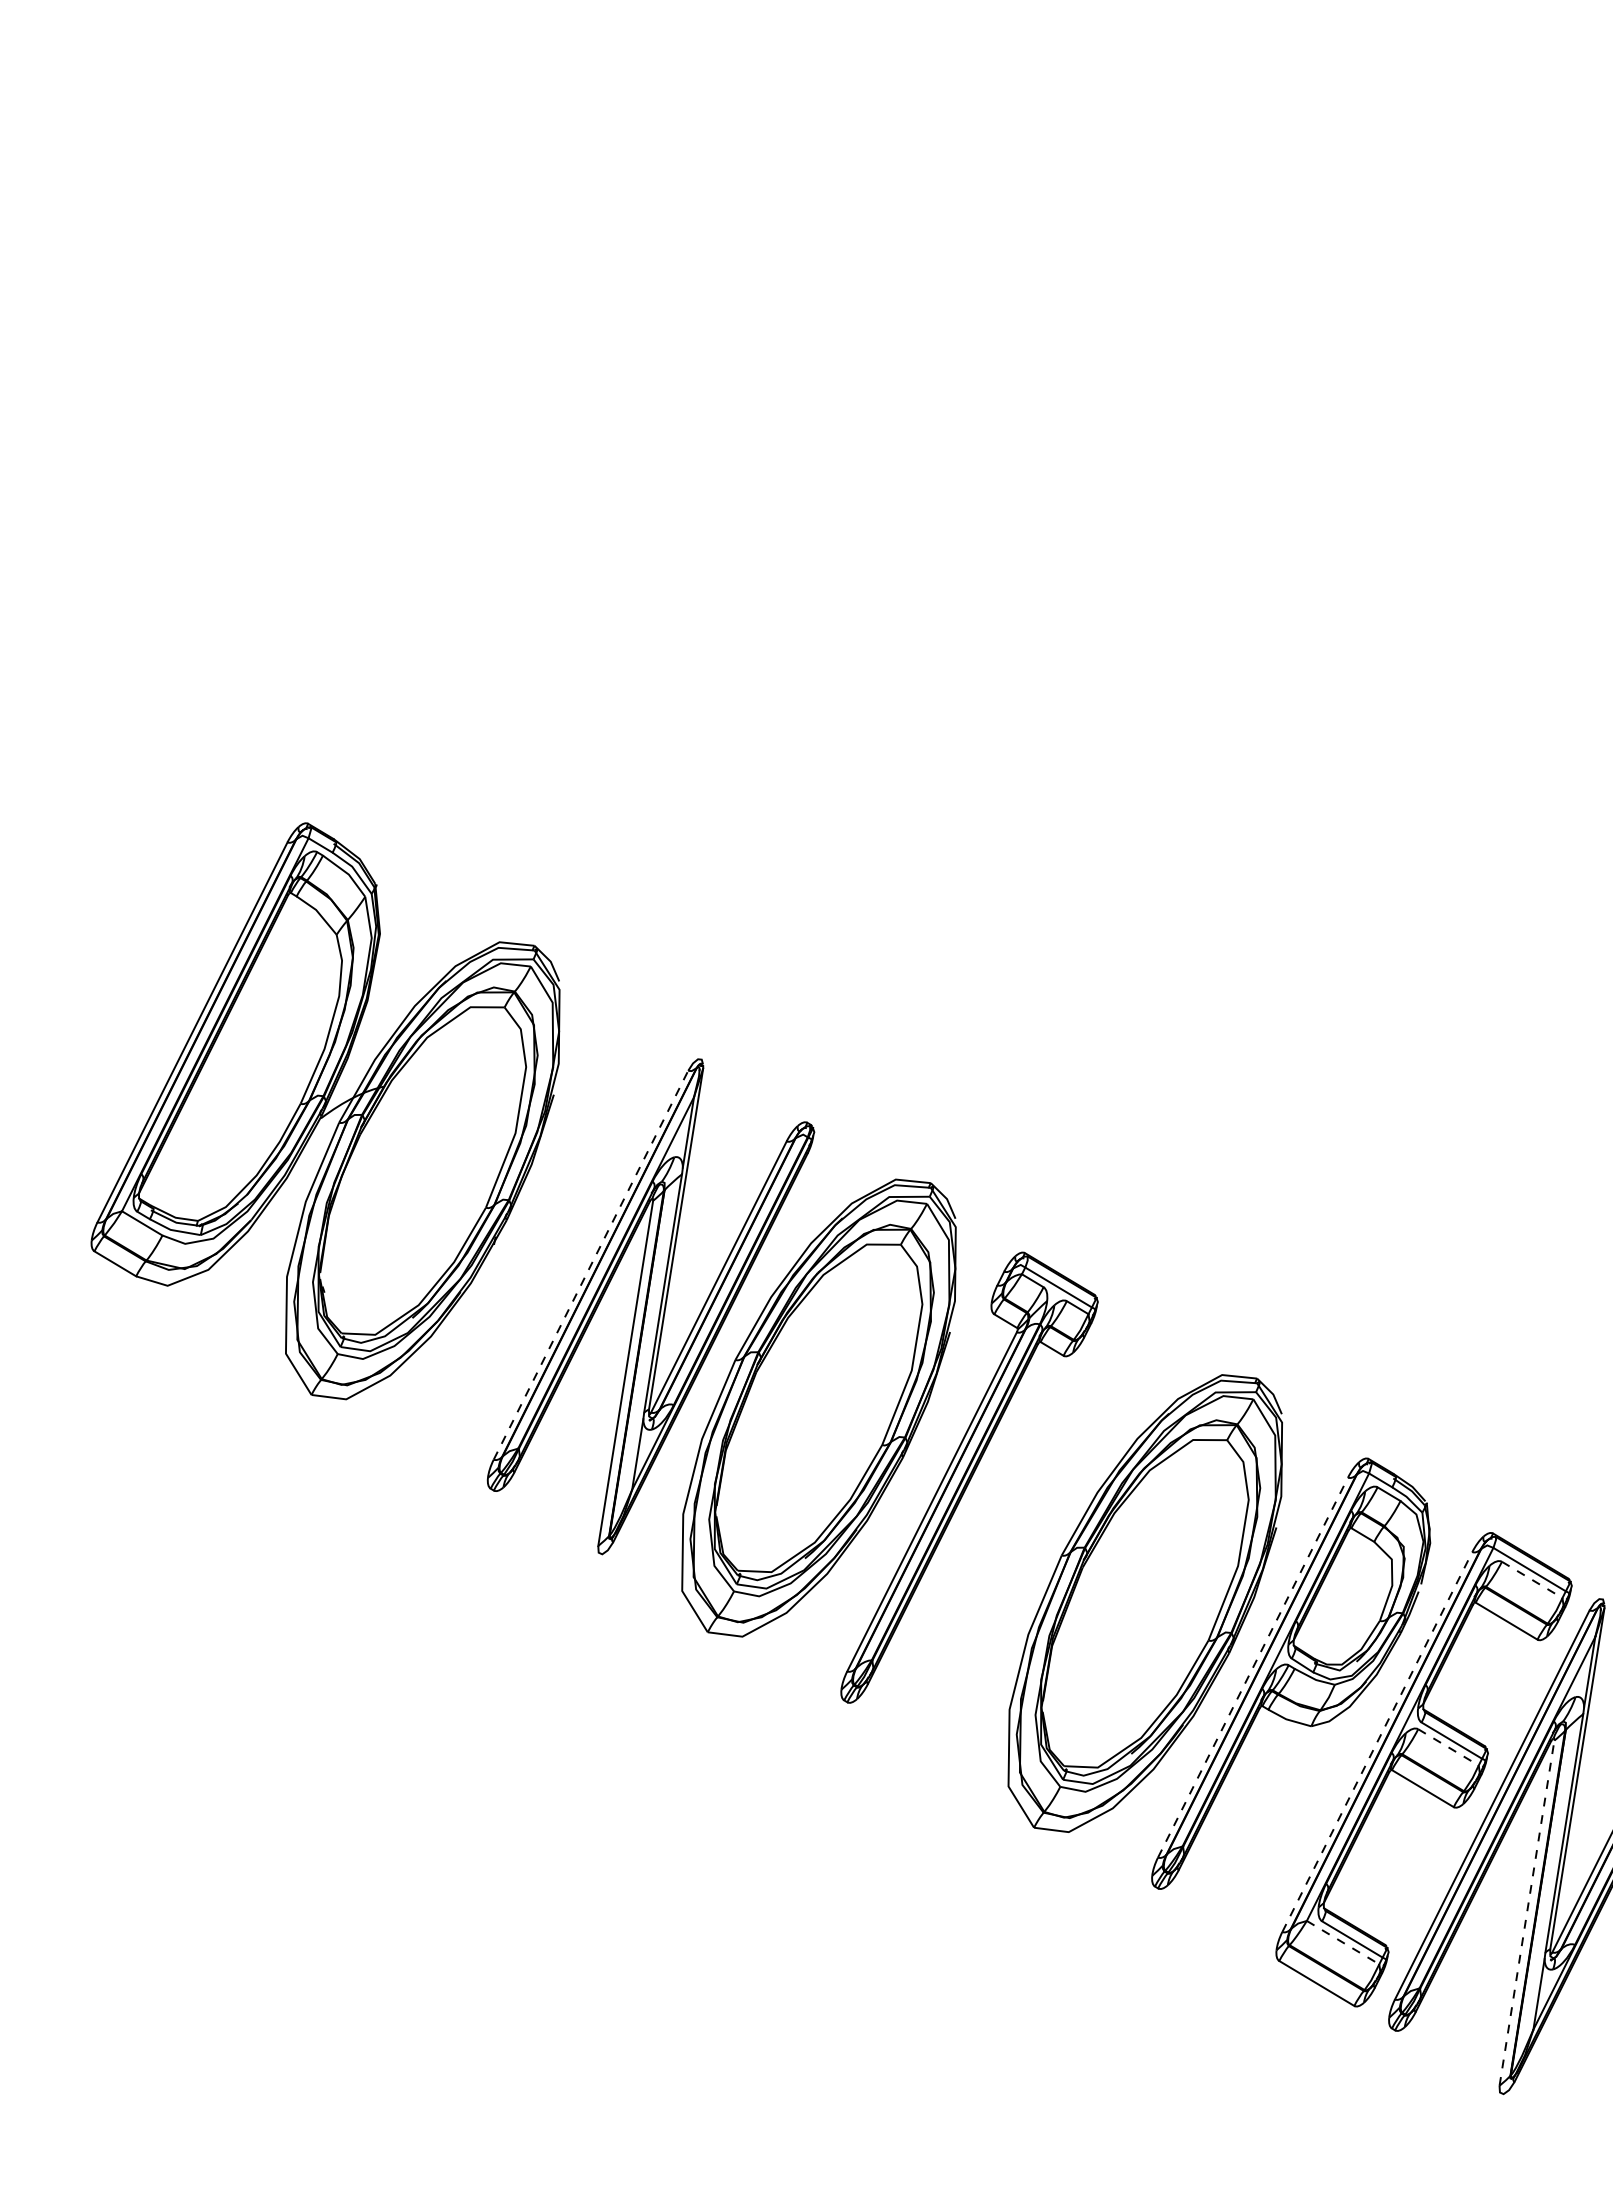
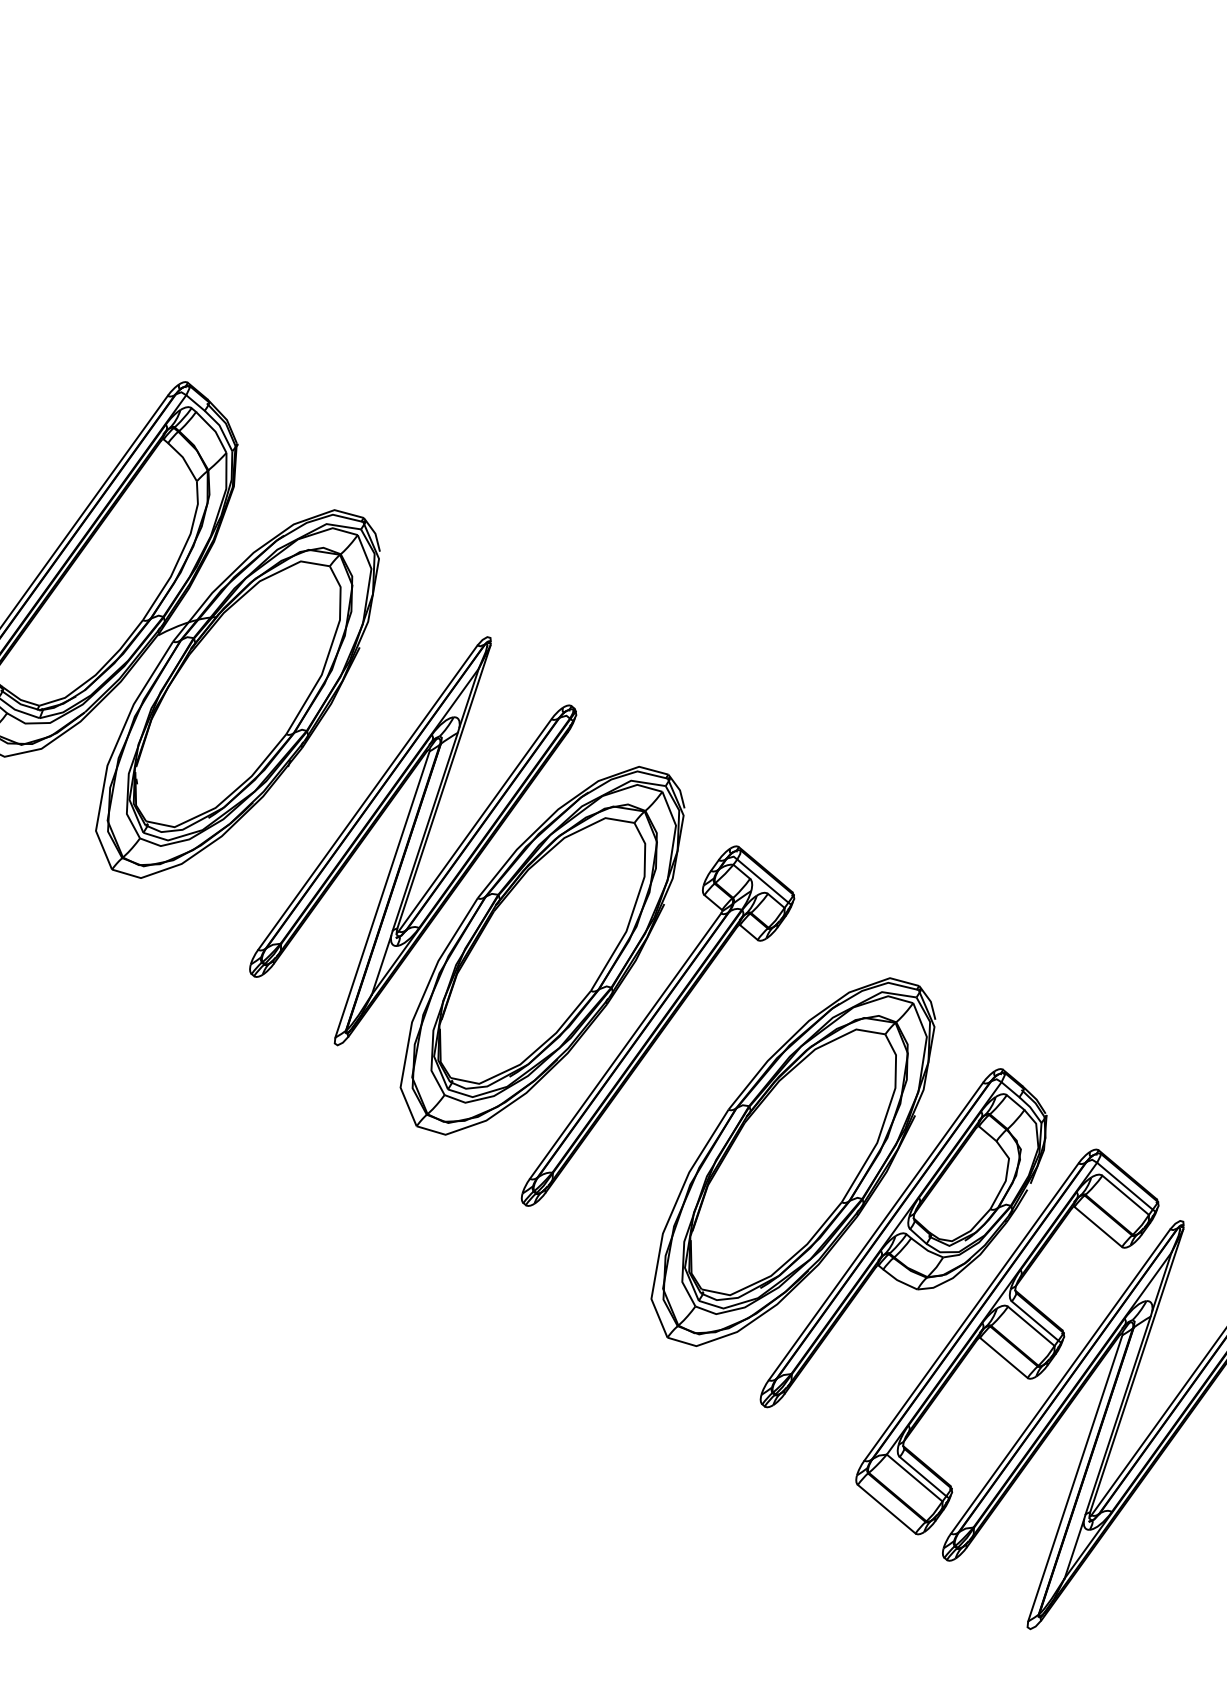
line: (591, 1264) -> (368, 797), dashed -> solid
line: (1532, 1580) -> (1125, 1195), dashed -> solid
line: (1253, 1667) -> (876, 1231), dashed -> solid
line: (1377, 1741) -> (971, 1311), dashed -> solid
line: (1448, 1747) -> (1031, 1326), dashed -> solid
line: (1526, 1913) -> (1074, 1478), dashed -> solid
line: (1343, 1942) -> (915, 1477), dashed -> solid

